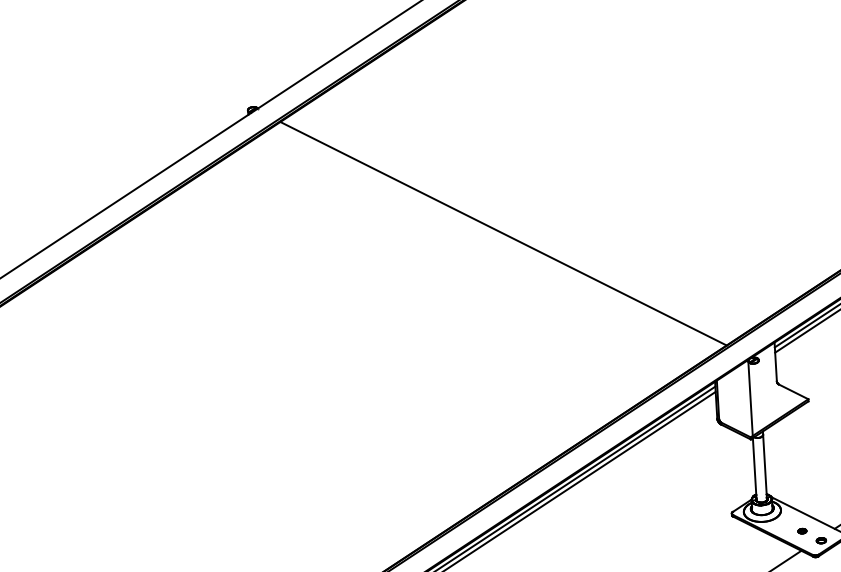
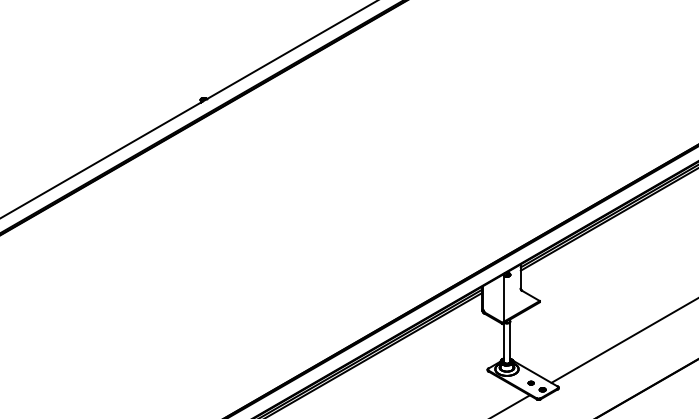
line: (503, 233) -> (355, 186), removed

